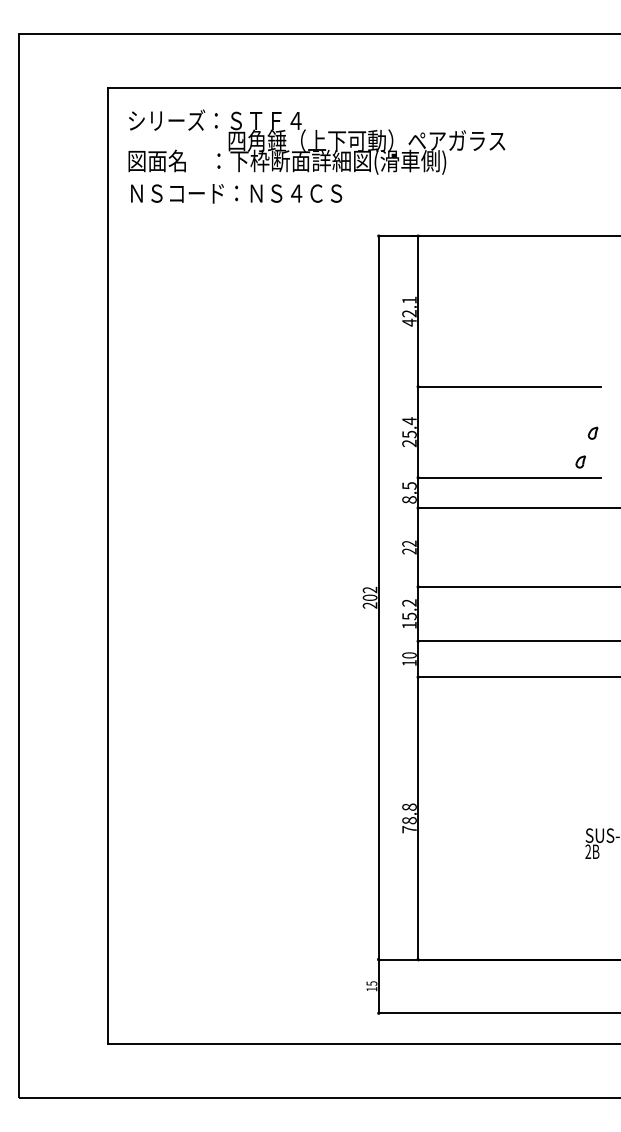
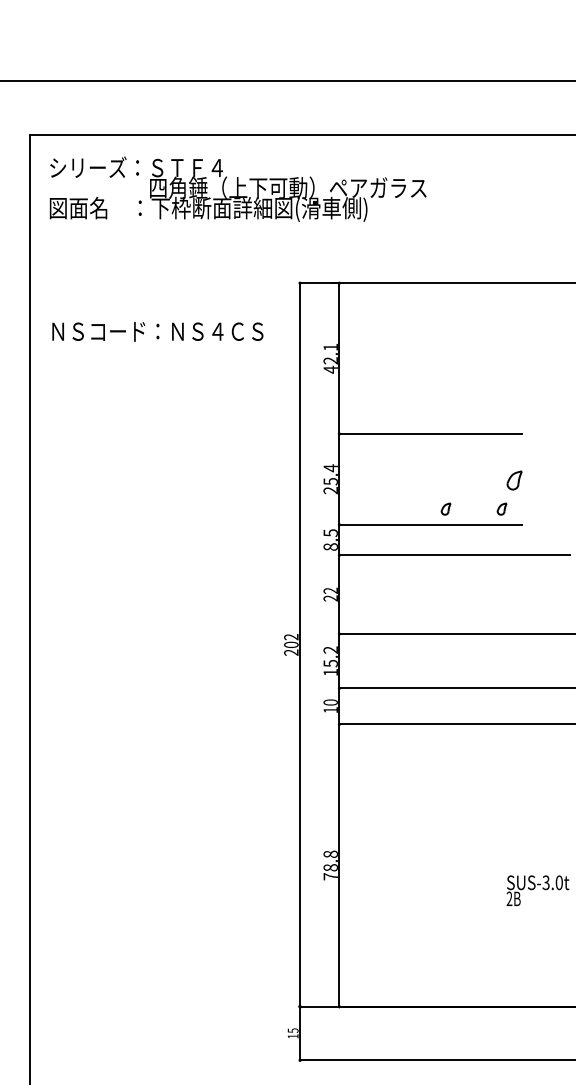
text: (236, 193) -> (157, 331), moved
part: (592, 432) -> (513, 479), size x1.6
part: (524, 461) -> (445, 508), added

